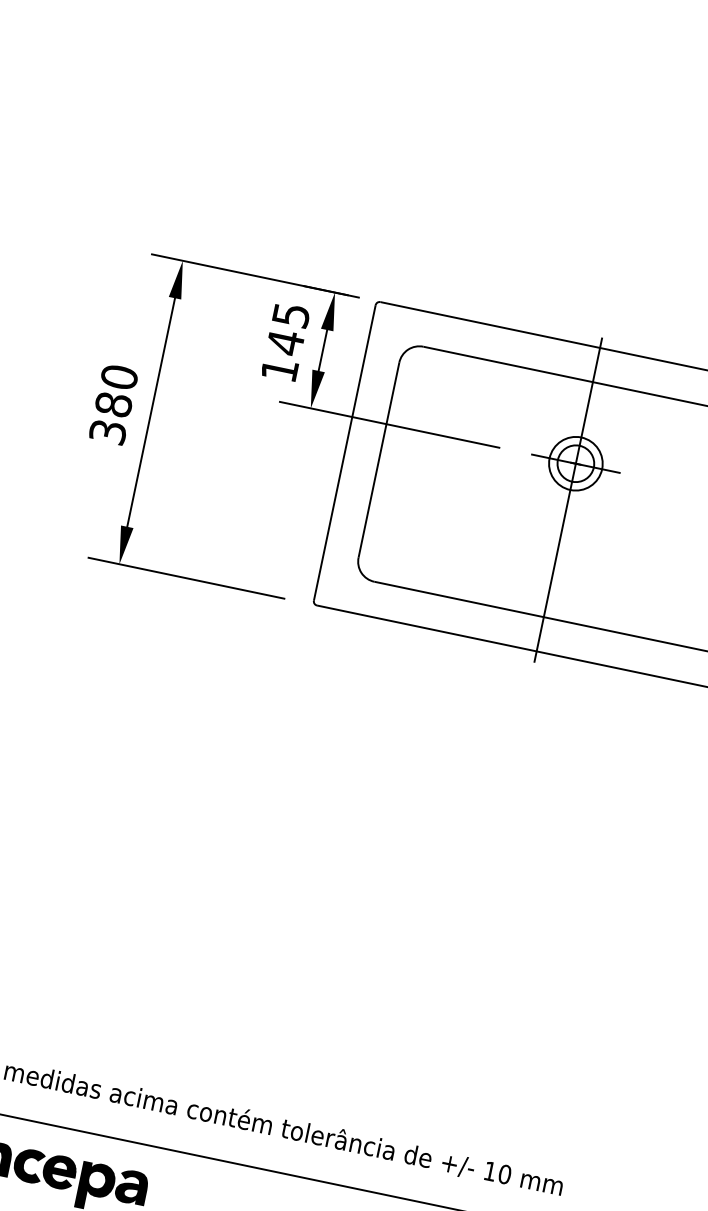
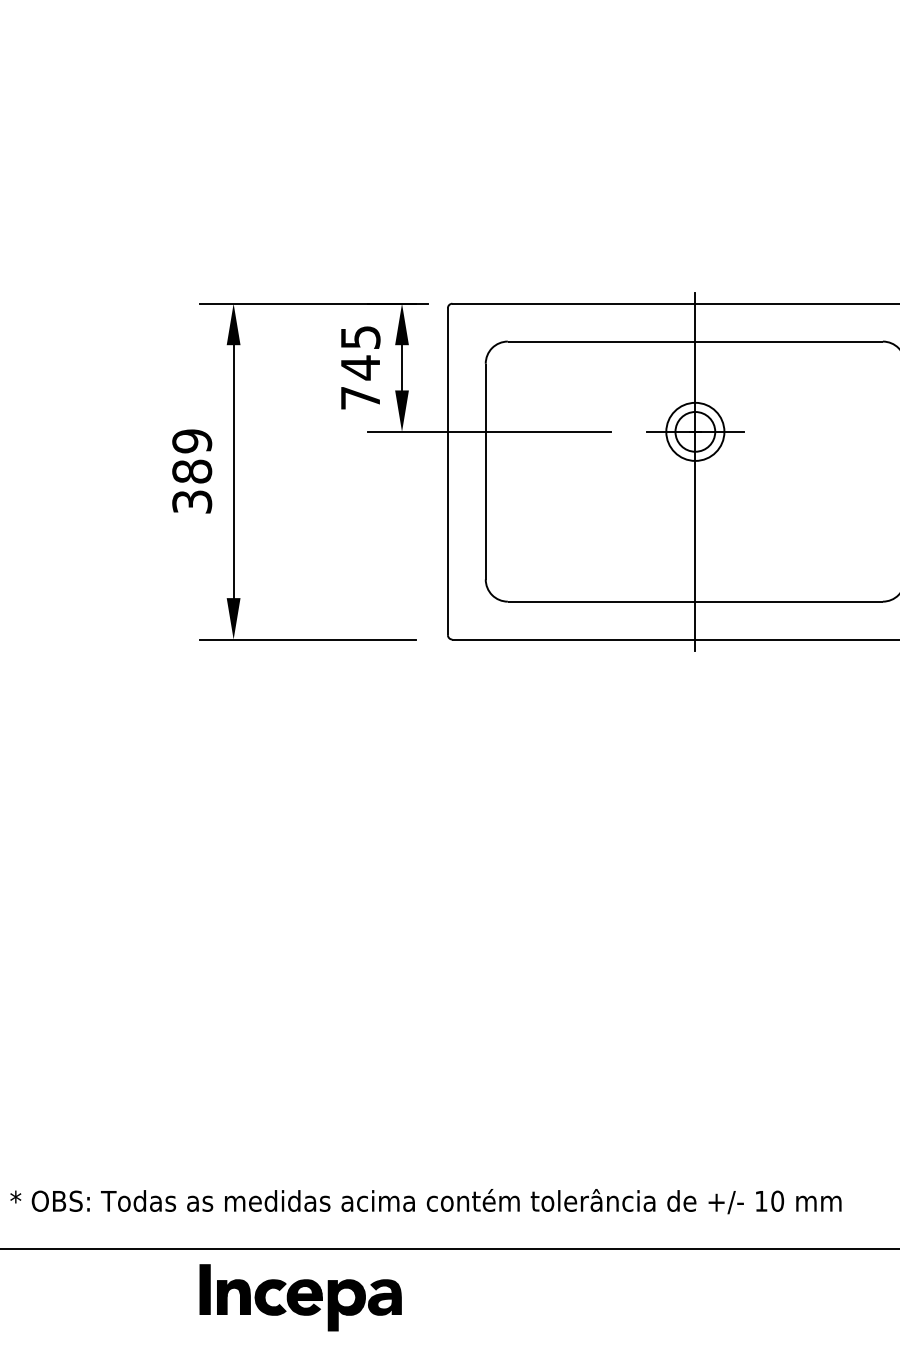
text: (279, 370) -> (360, 398), 145 -> 745
text: (119, 377) -> (192, 441), 380 -> 389

